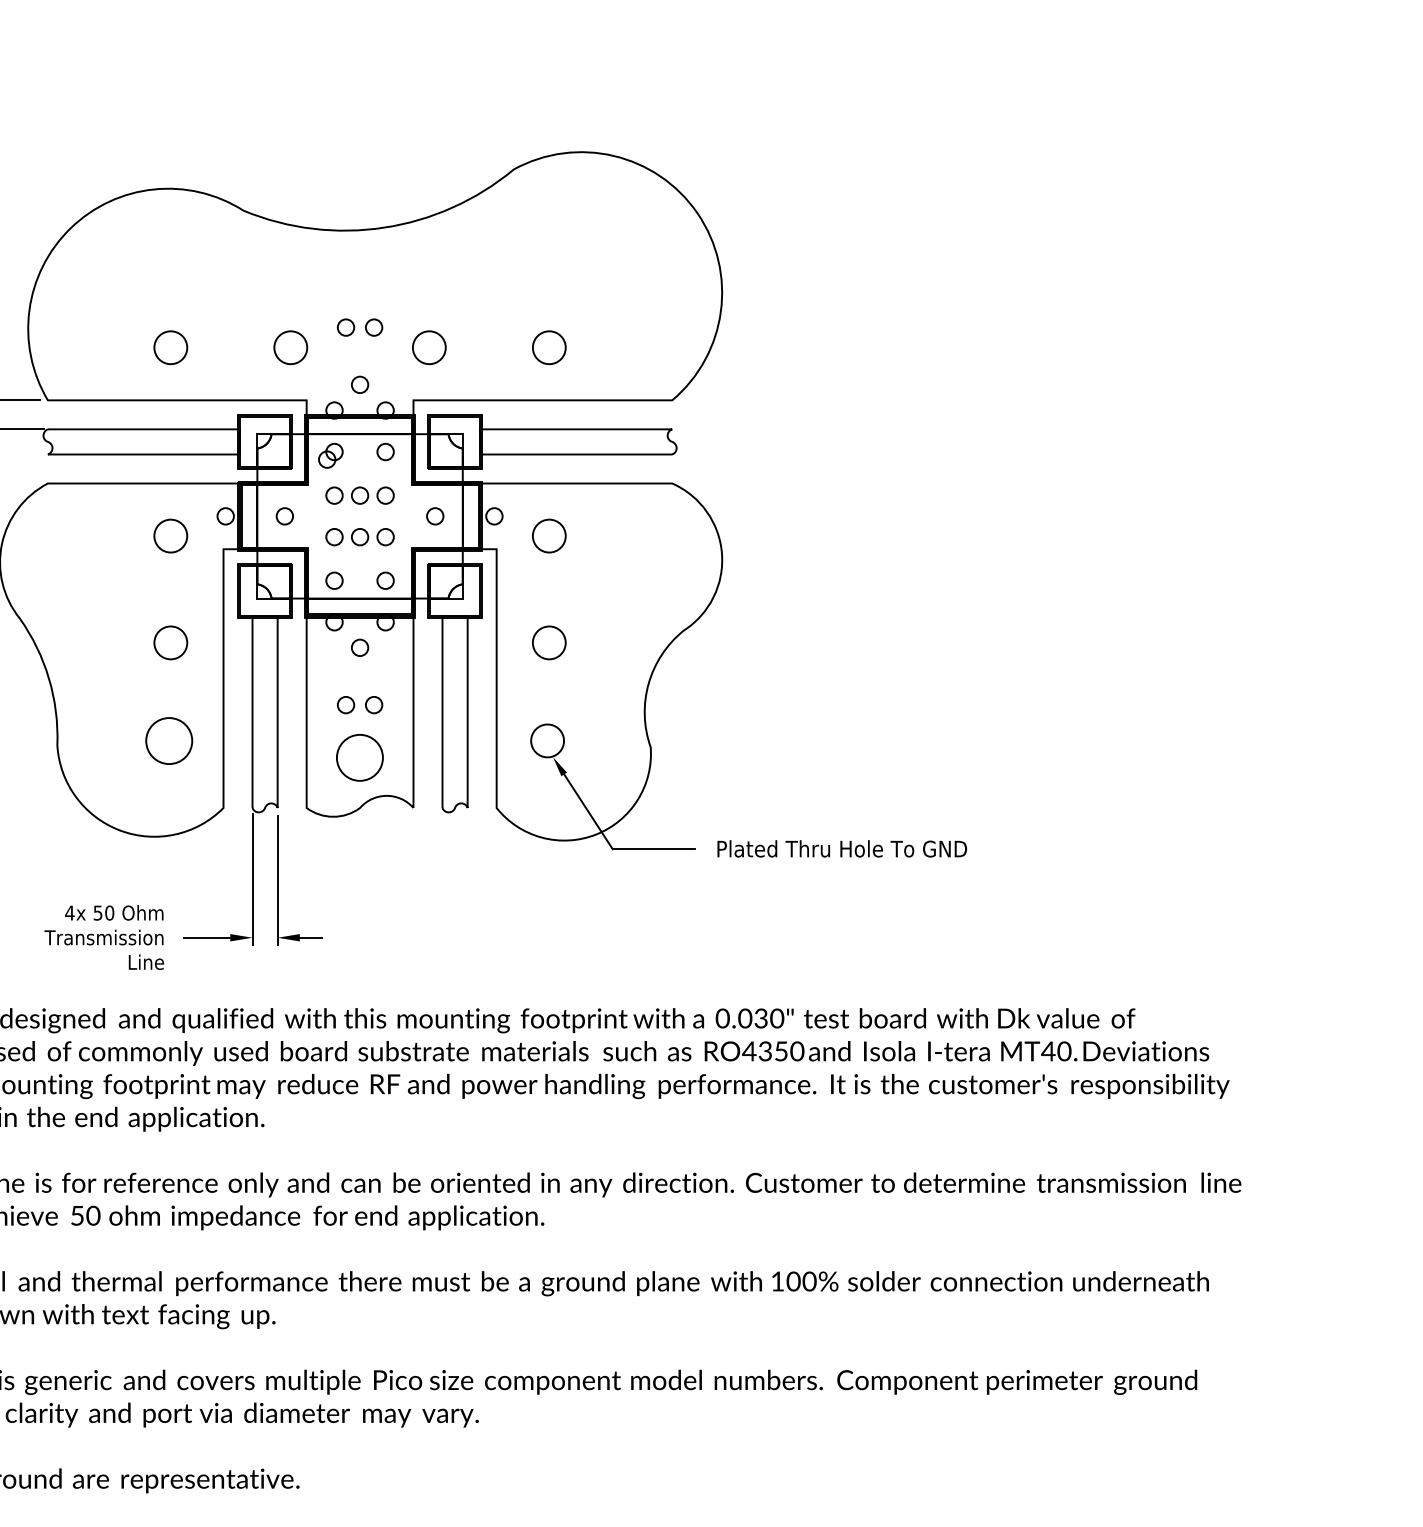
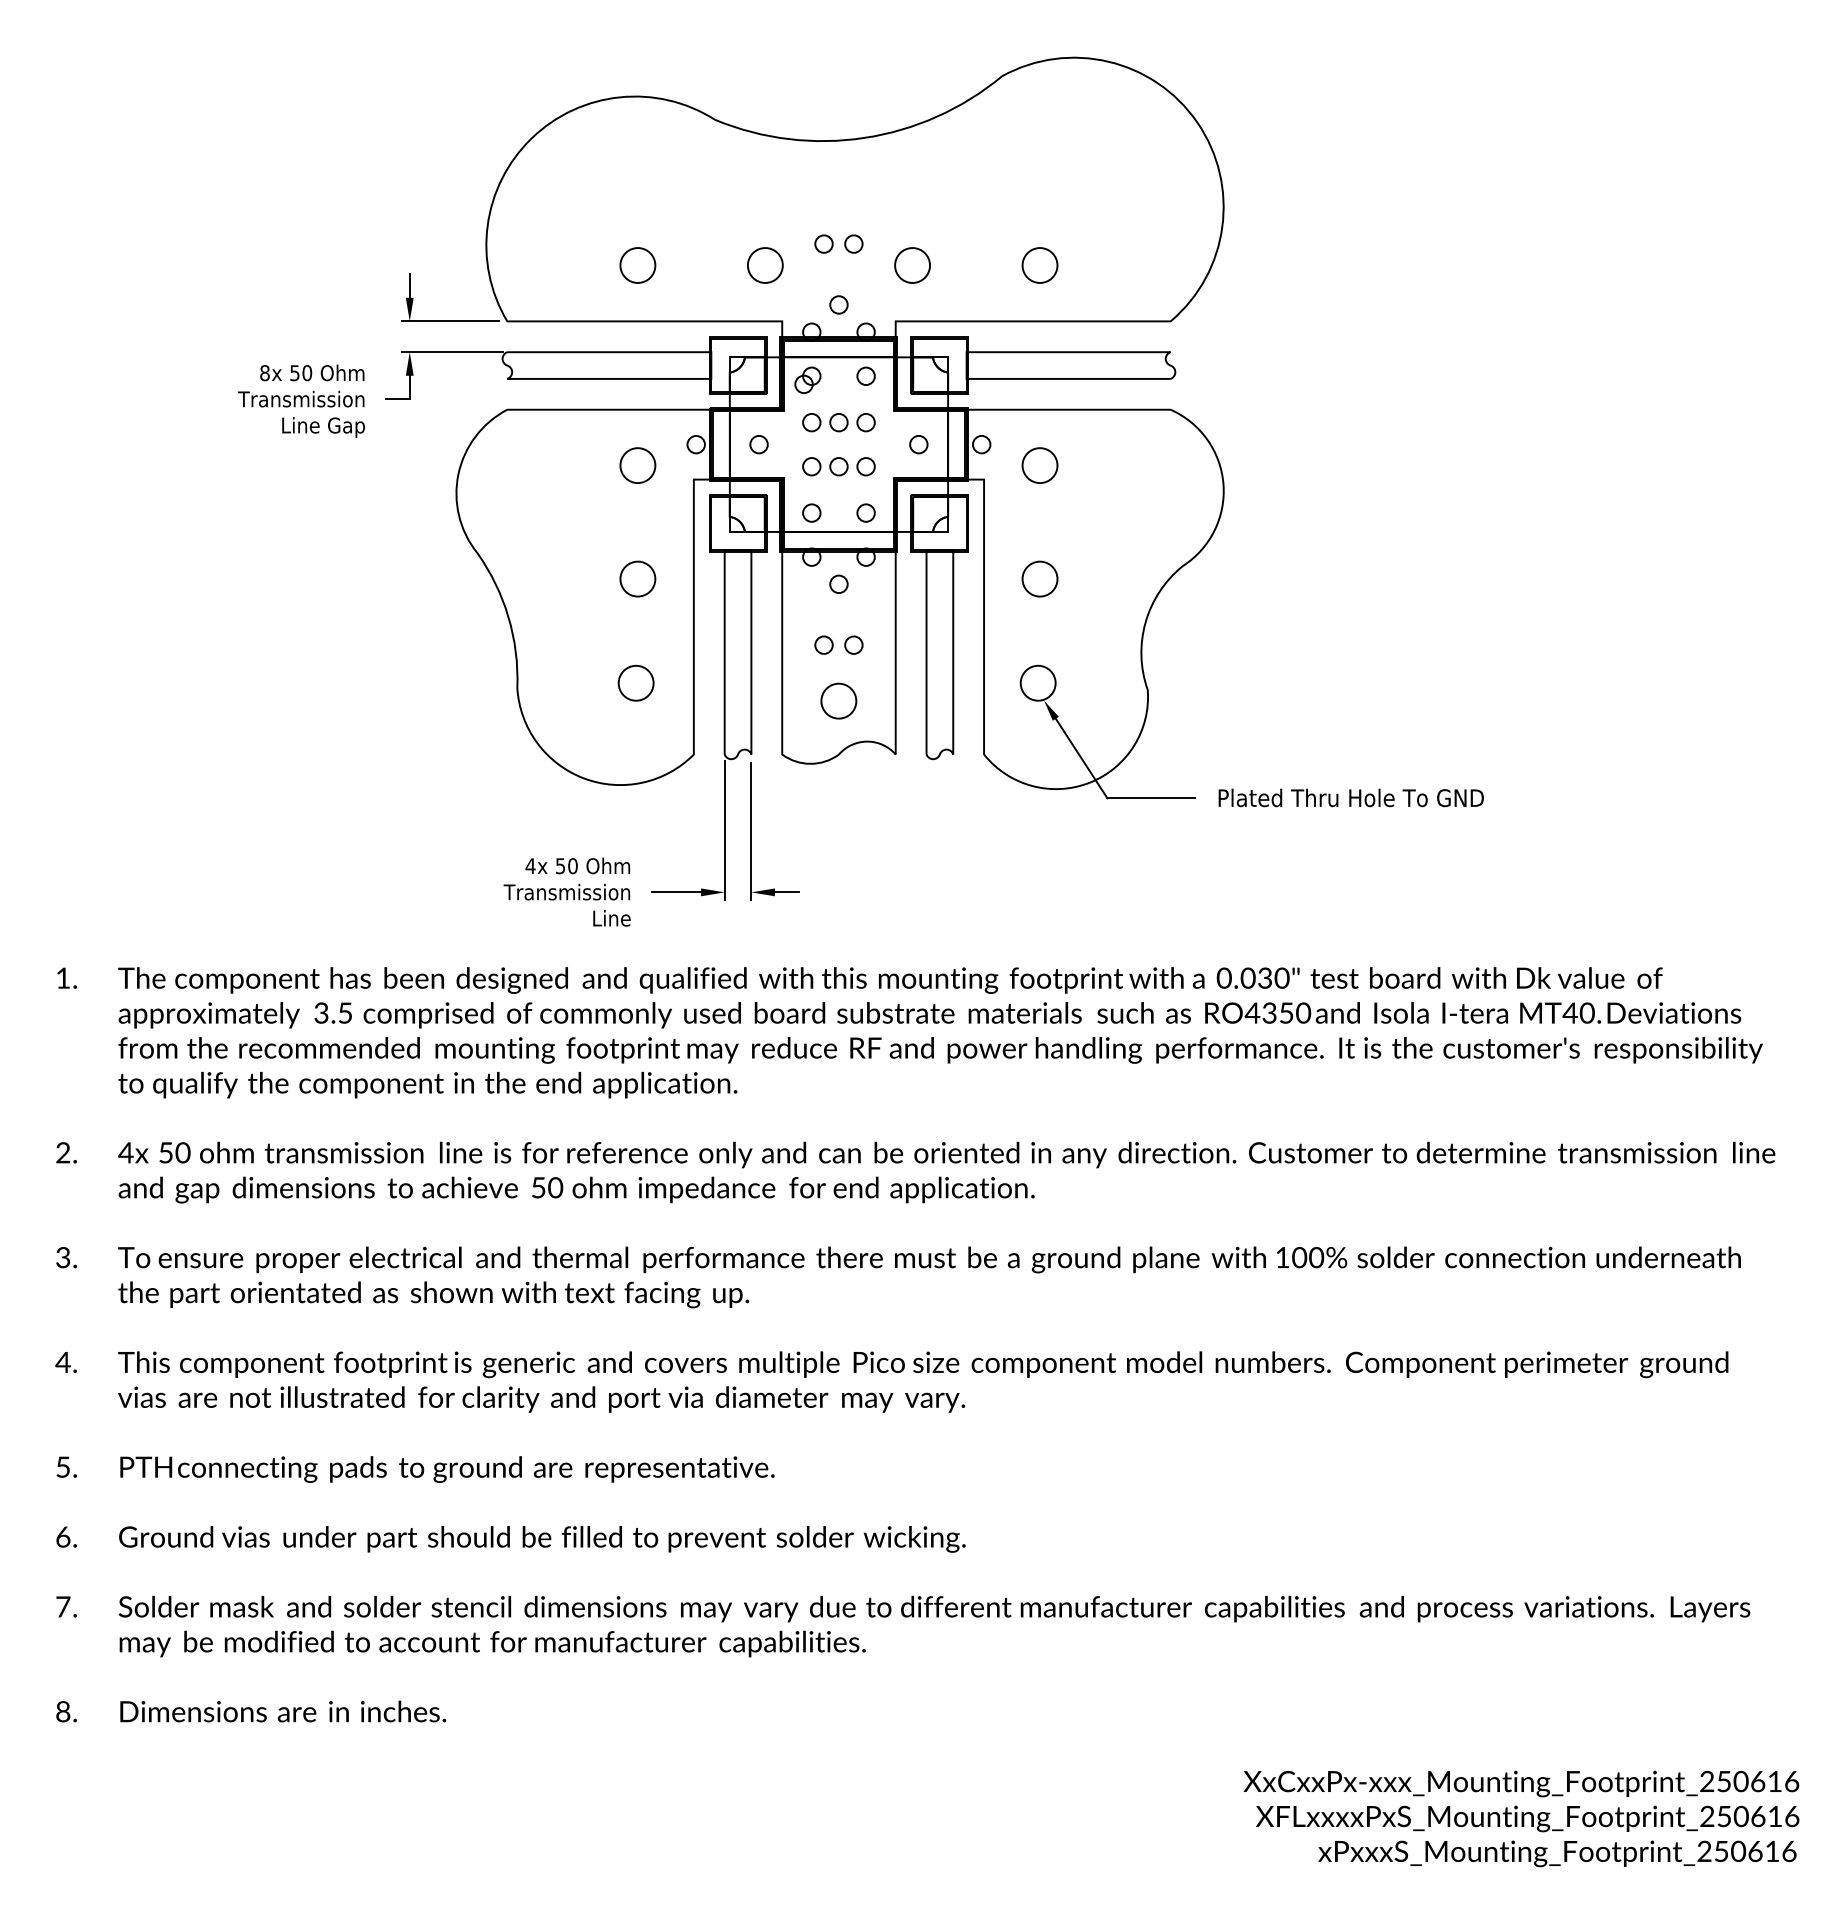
circle: (168, 740) -> (635, 682), size x0.71
circle: (359, 757) -> (838, 700), size x0.71

